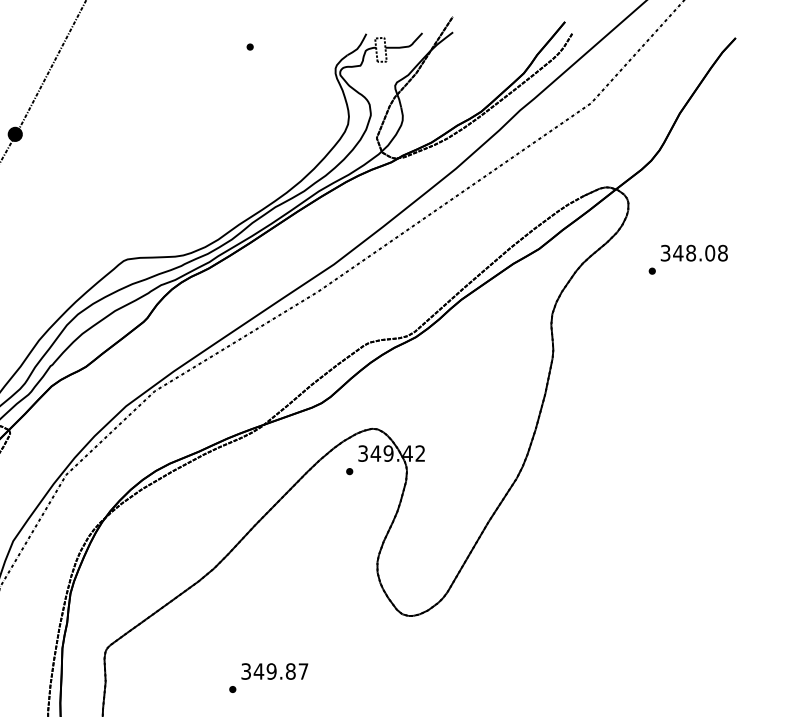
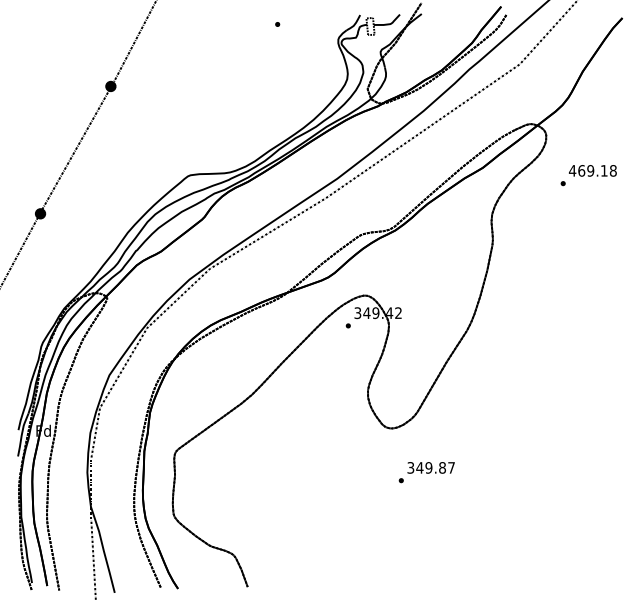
text: (686, 252) -> (587, 170), 348.08 -> 469.18
text: (268, 678) -> (426, 472), moved

